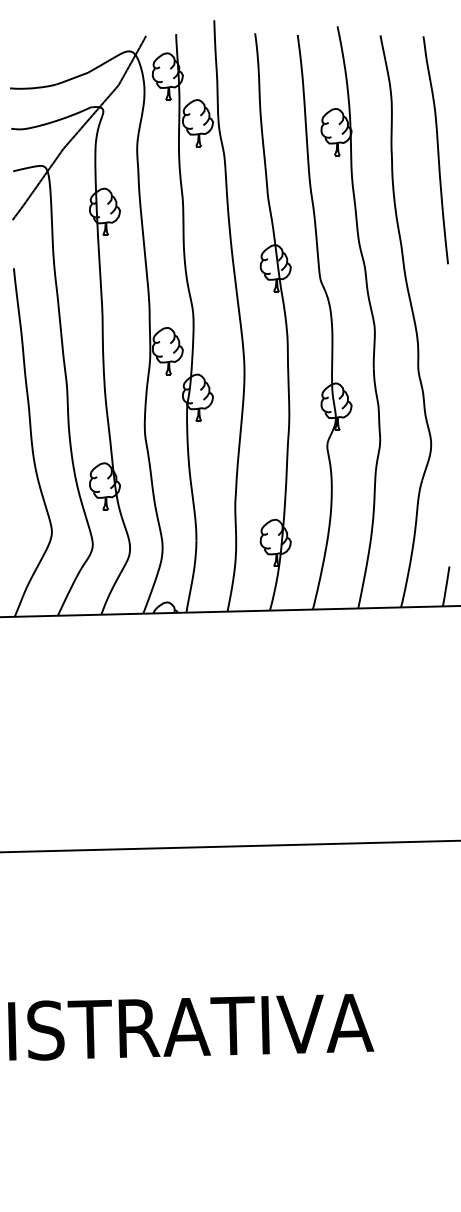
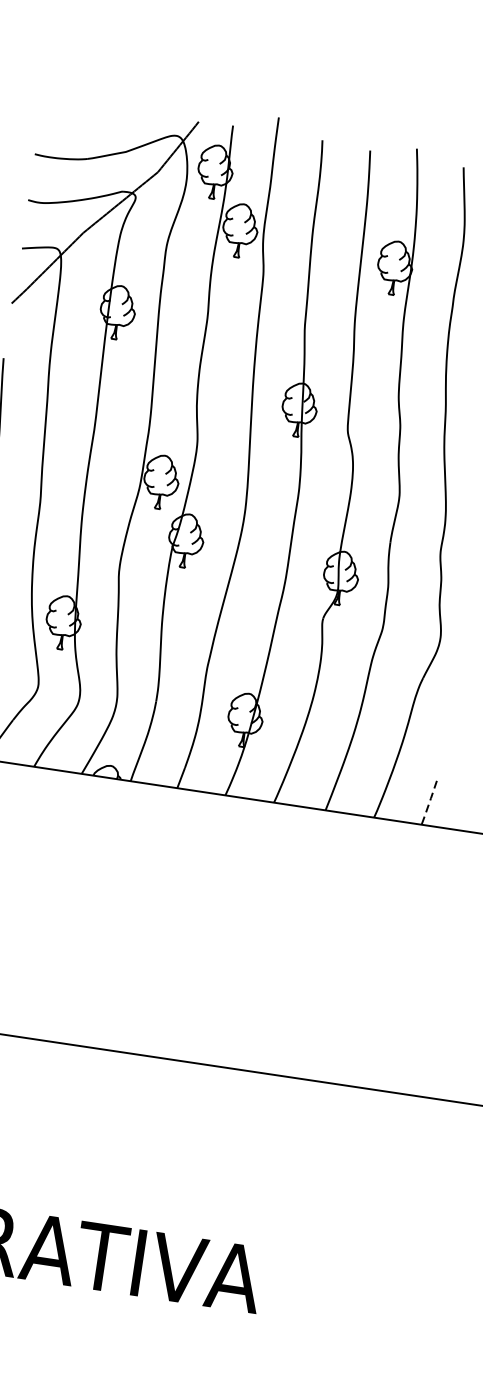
line: (446, 587) -> (429, 804), solid -> dashed

